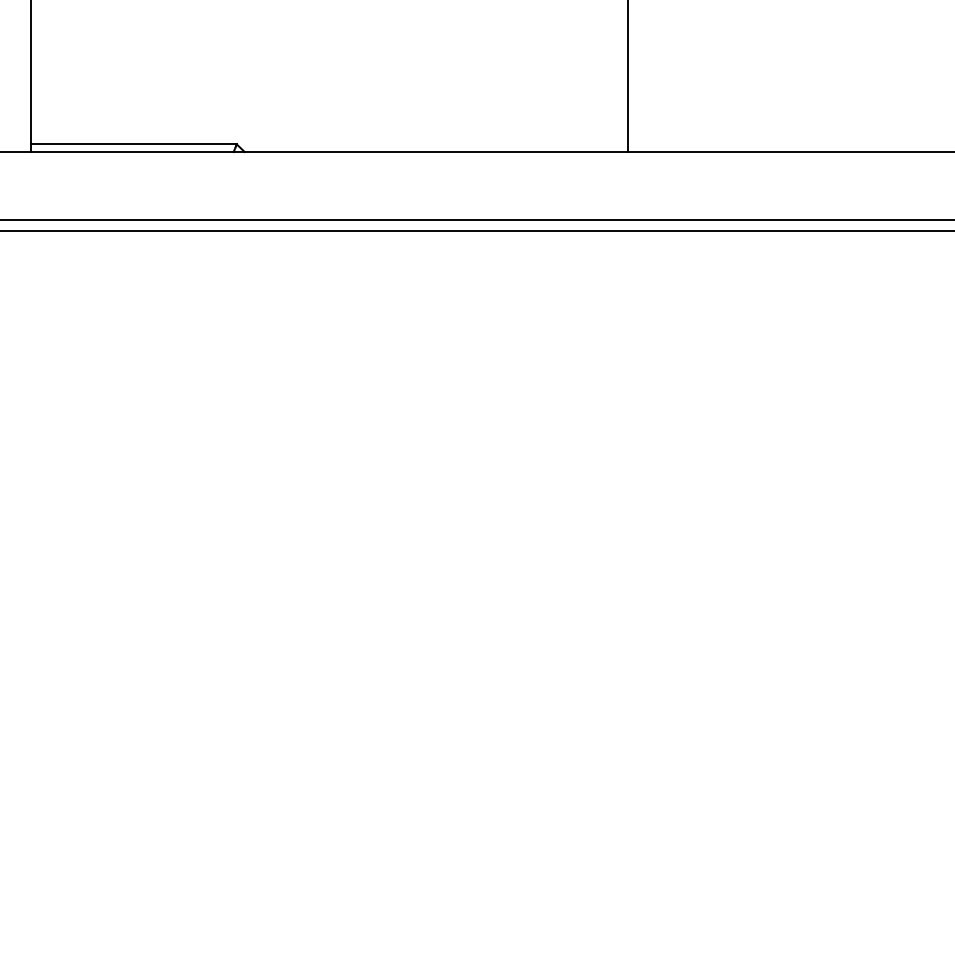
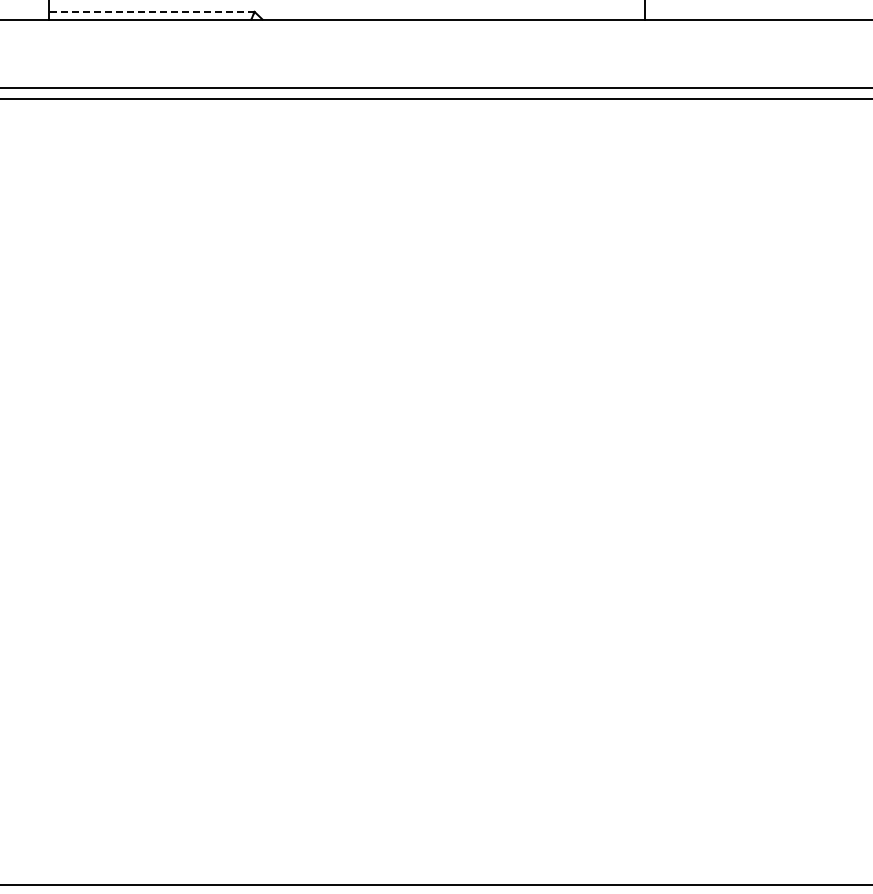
line: (134, 144) -> (152, 11), solid -> dashed

